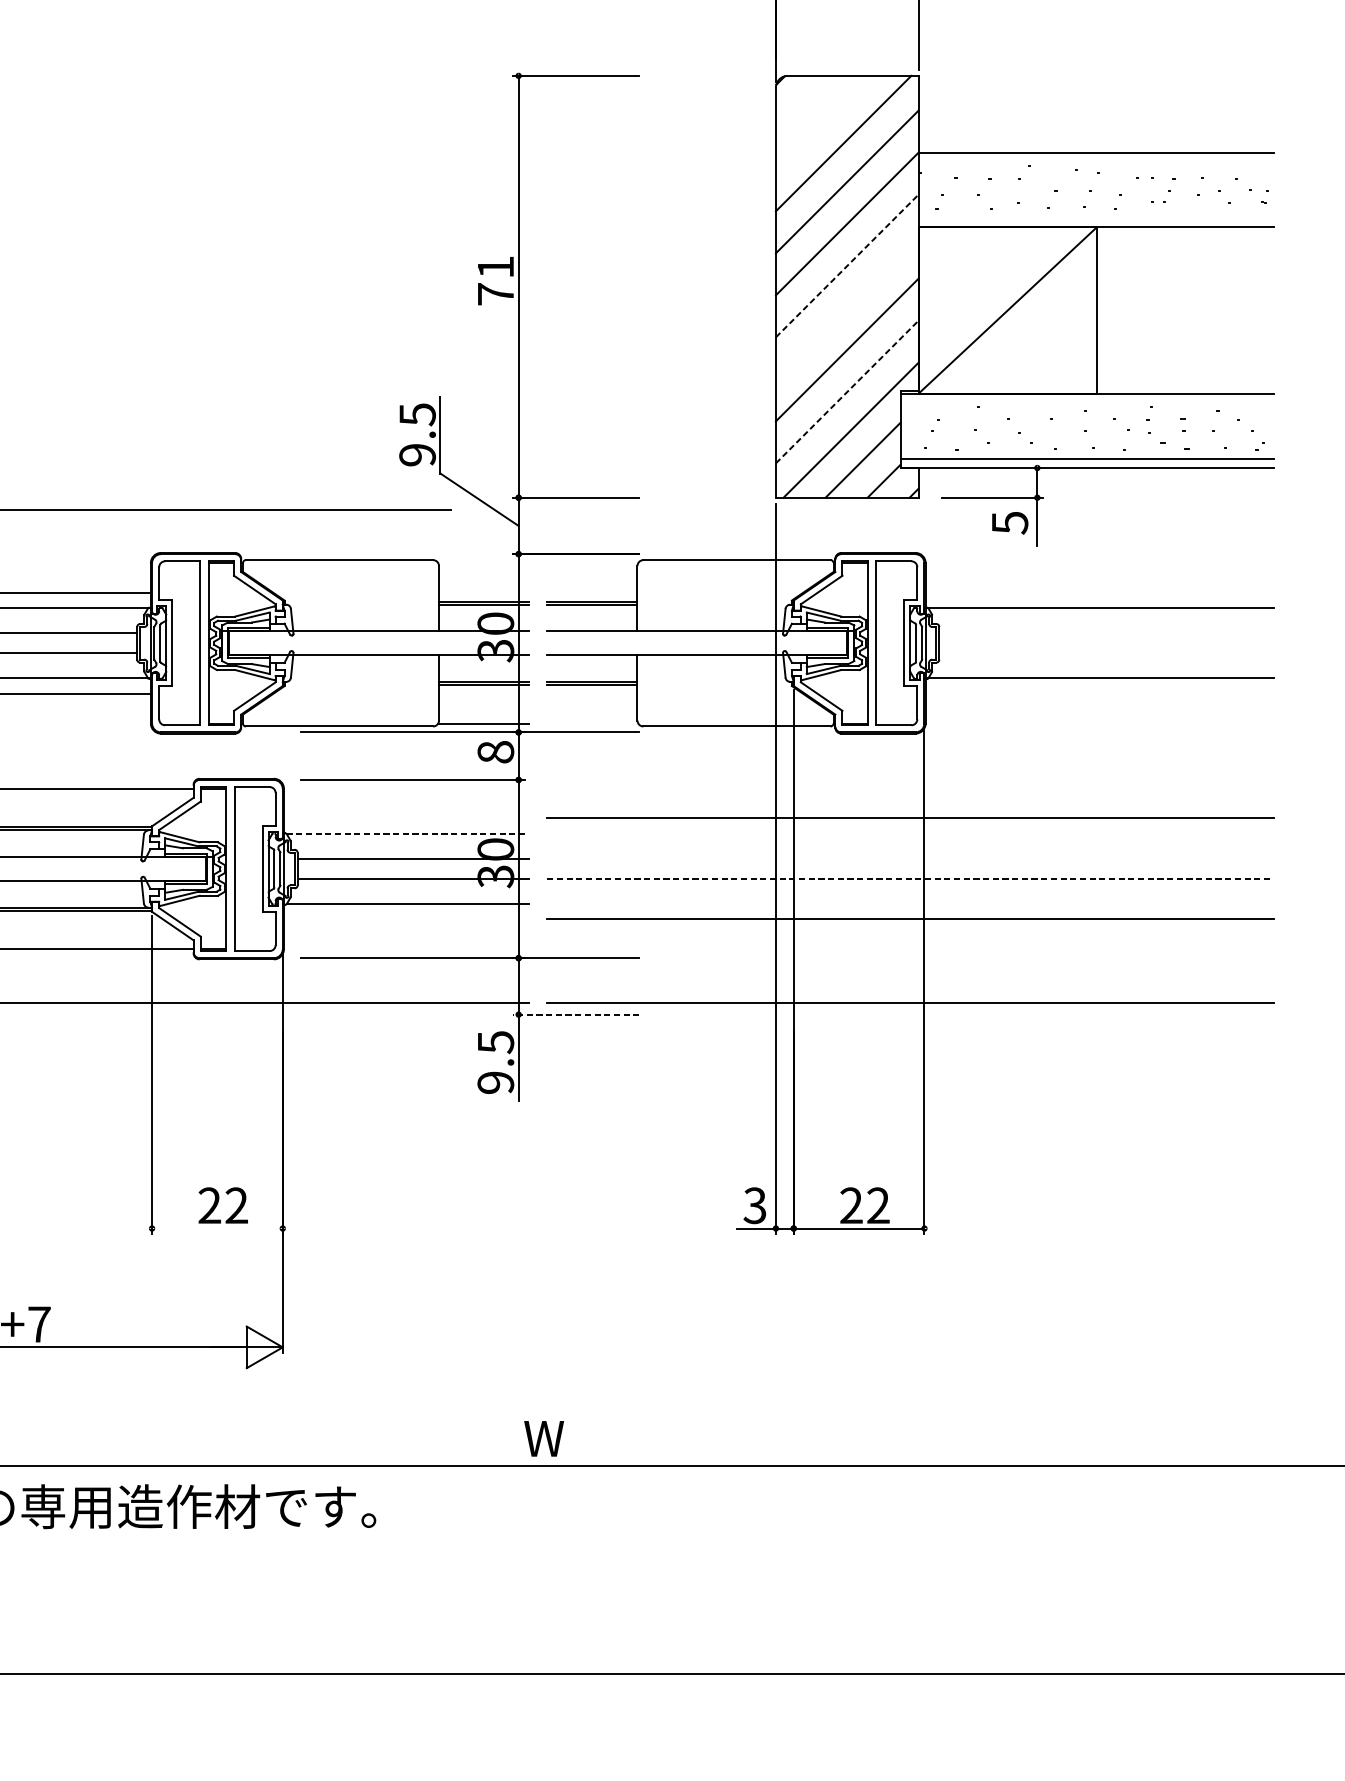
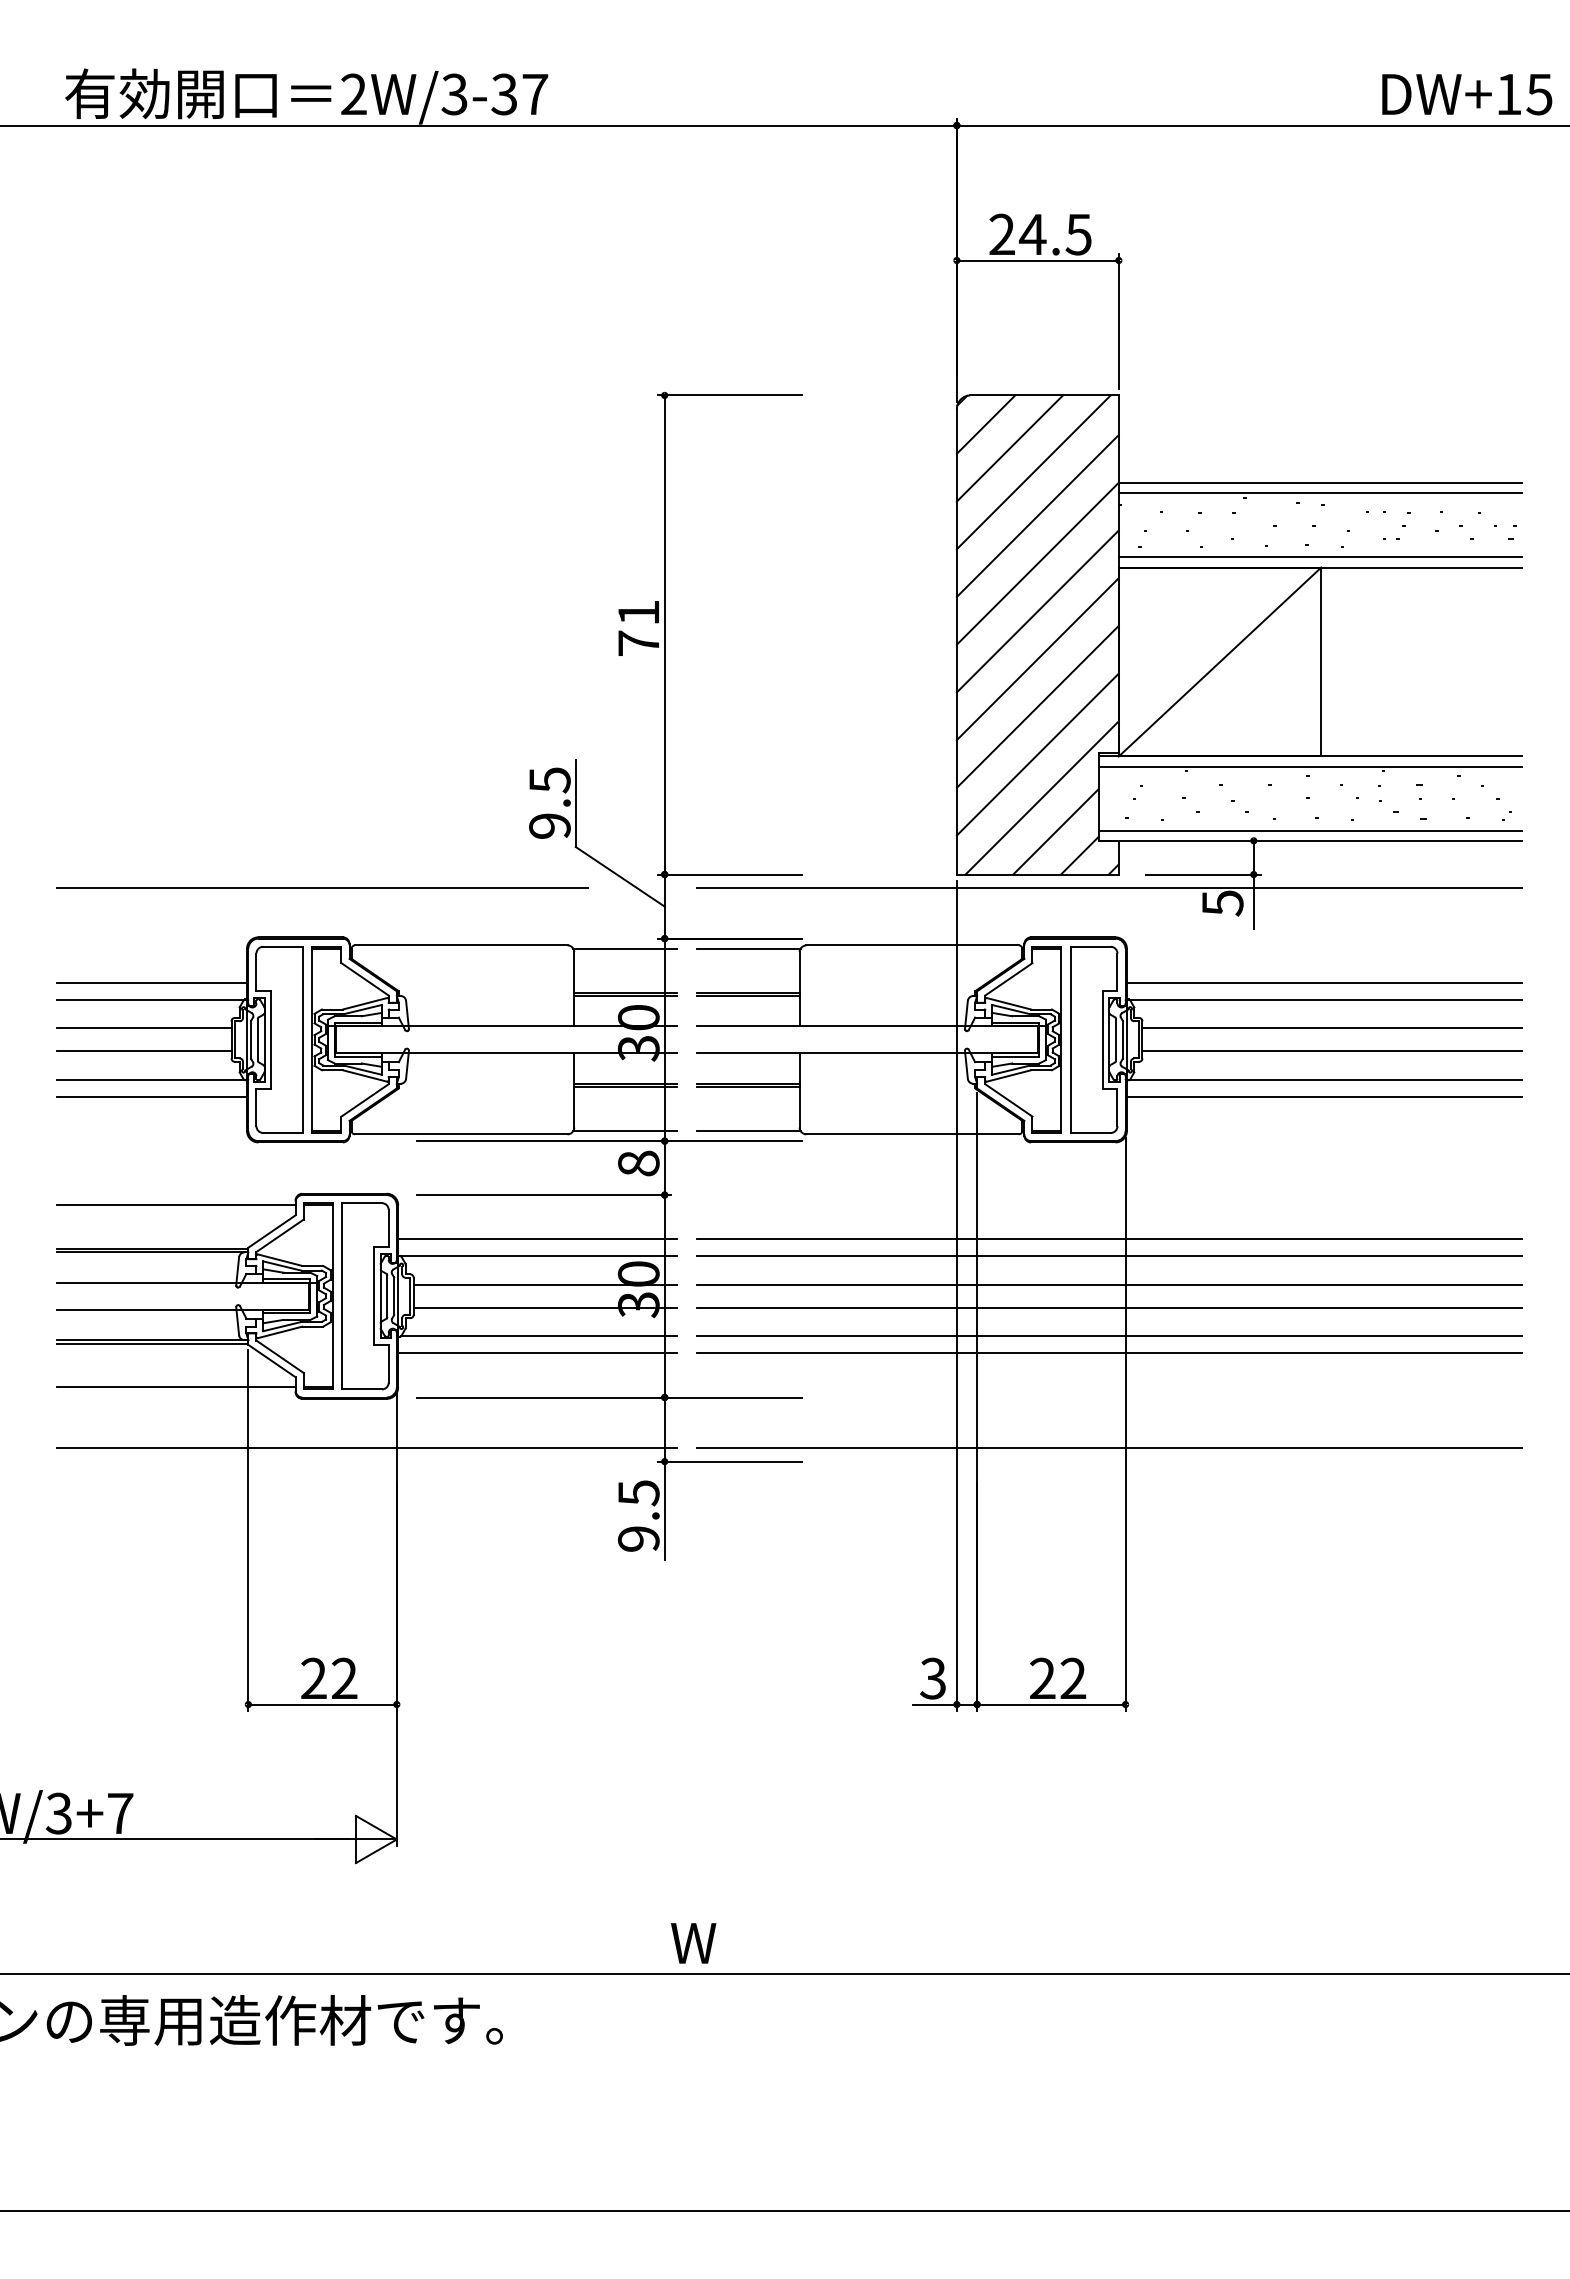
line: (801, 101) -> (985, 424), added
line: (822, 122) -> (1009, 448), added
line: (1096, 162) -> (1320, 493), added
line: (1096, 218) -> (1320, 557), added
line: (846, 266) -> (1037, 611), dashed -> solid
line: (846, 308) -> (1037, 659), added
line: (846, 392) -> (1037, 754), dashed -> solid
line: (1087, 402) -> (1310, 766), added
line: (910, 510) -> (1109, 888), added
line: (483, 562) -> (624, 948), added
line: (592, 562) -> (748, 948), added
line: (1099, 592) -> (1324, 982), added
line: (1106, 633) -> (1332, 1028), added
line: (1106, 653) -> (1332, 1051), added
line: (1099, 694) -> (1324, 1097), added
line: (592, 723) -> (748, 1130), added
line: (406, 818) -> (537, 1238), added
line: (407, 834) -> (538, 1256), dashed -> solid
line: (910, 834) -> (1109, 1256), added
line: (910, 858) -> (1109, 1284), added
line: (911, 878) -> (1110, 1307), dashed -> solid
line: (910, 903) -> (1109, 1335), added
line: (406, 919) -> (537, 1353), added
line: (575, 1014) -> (729, 1461), dashed -> solid
line: (217, 1228) -> (322, 1704), added

